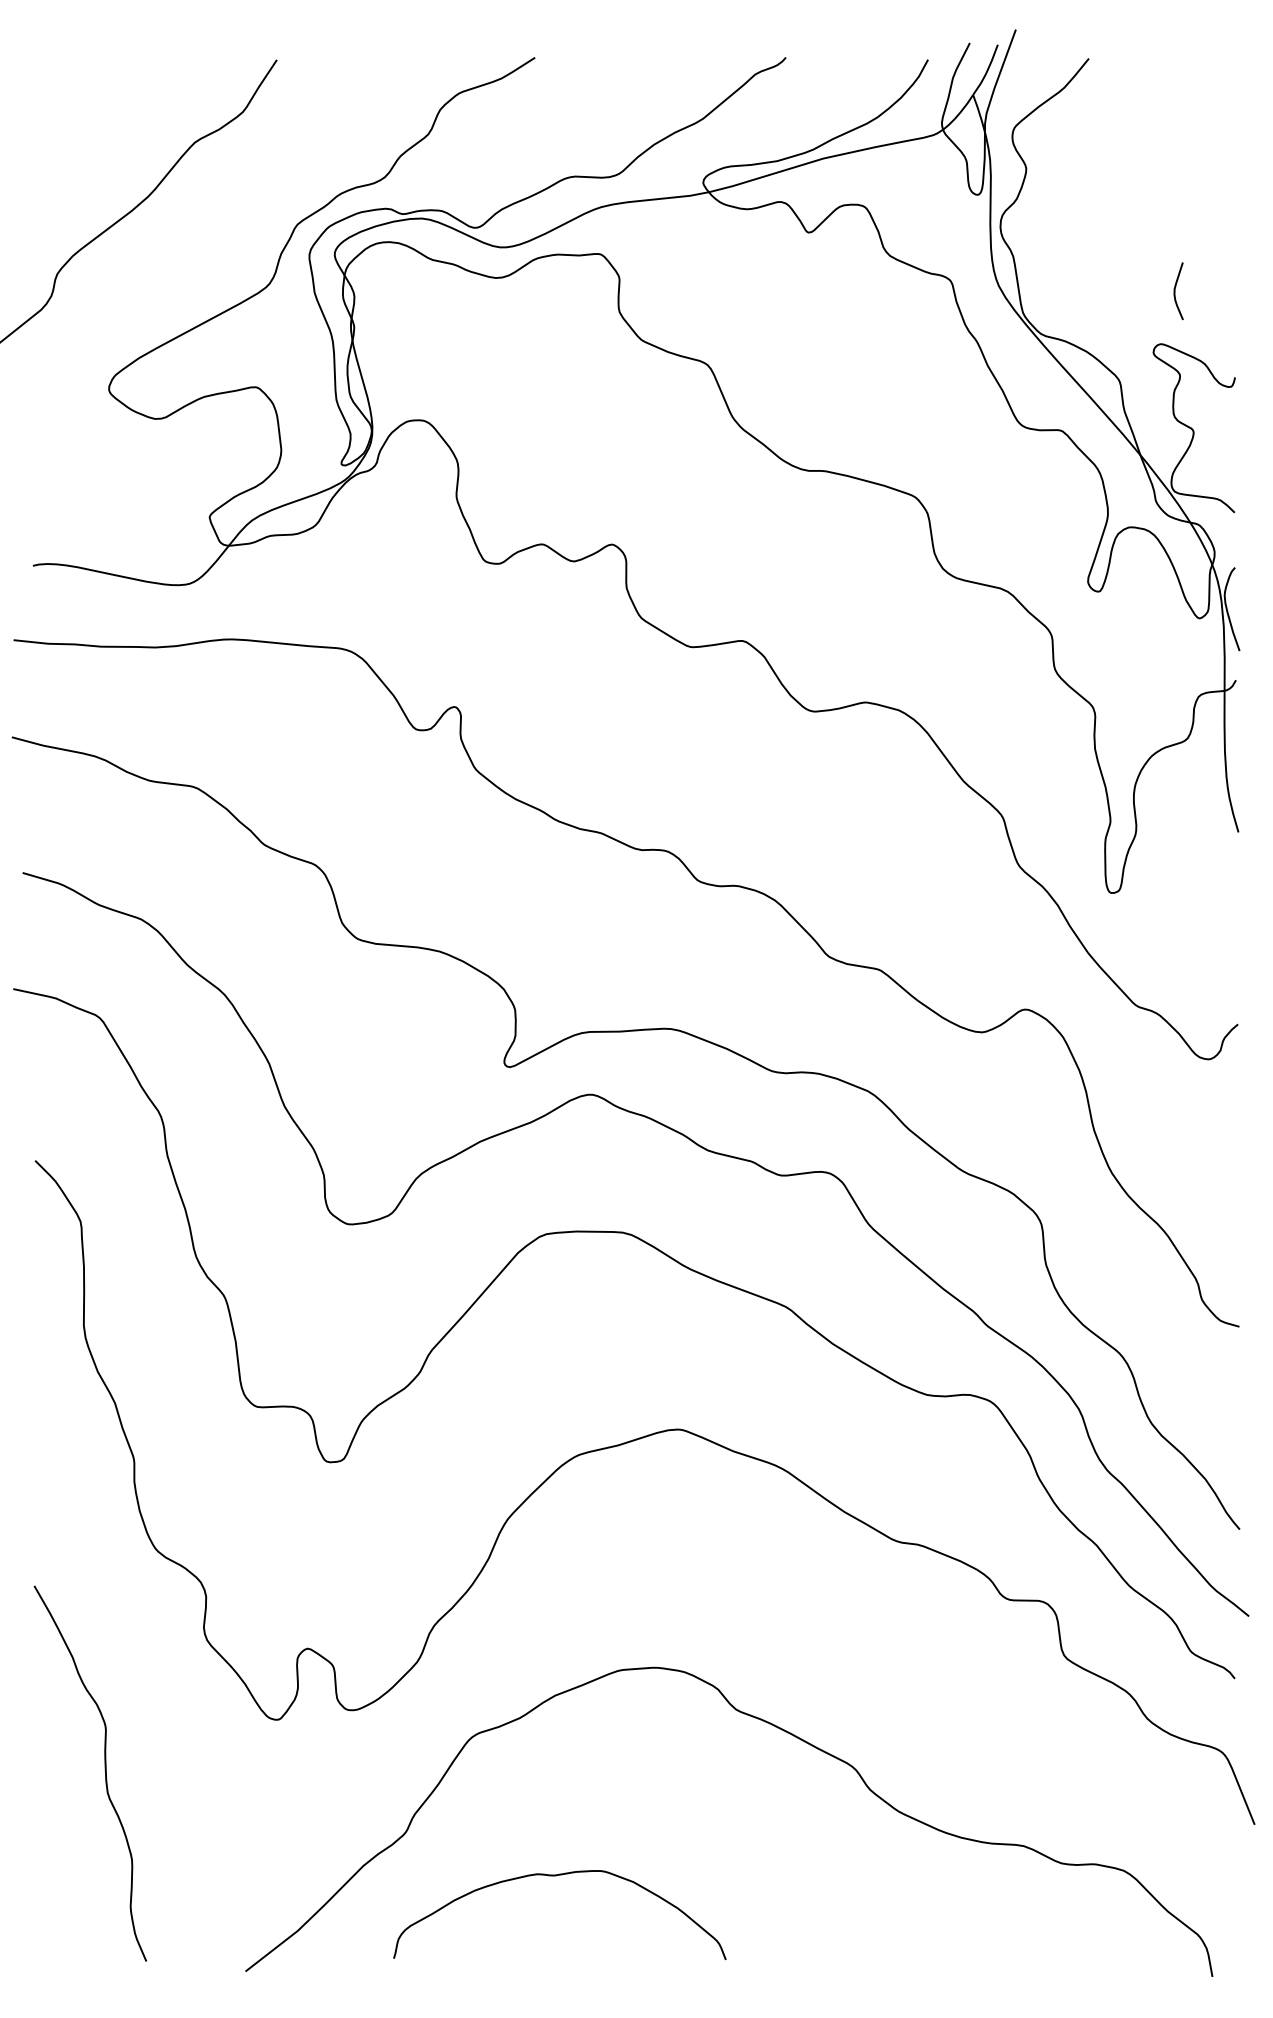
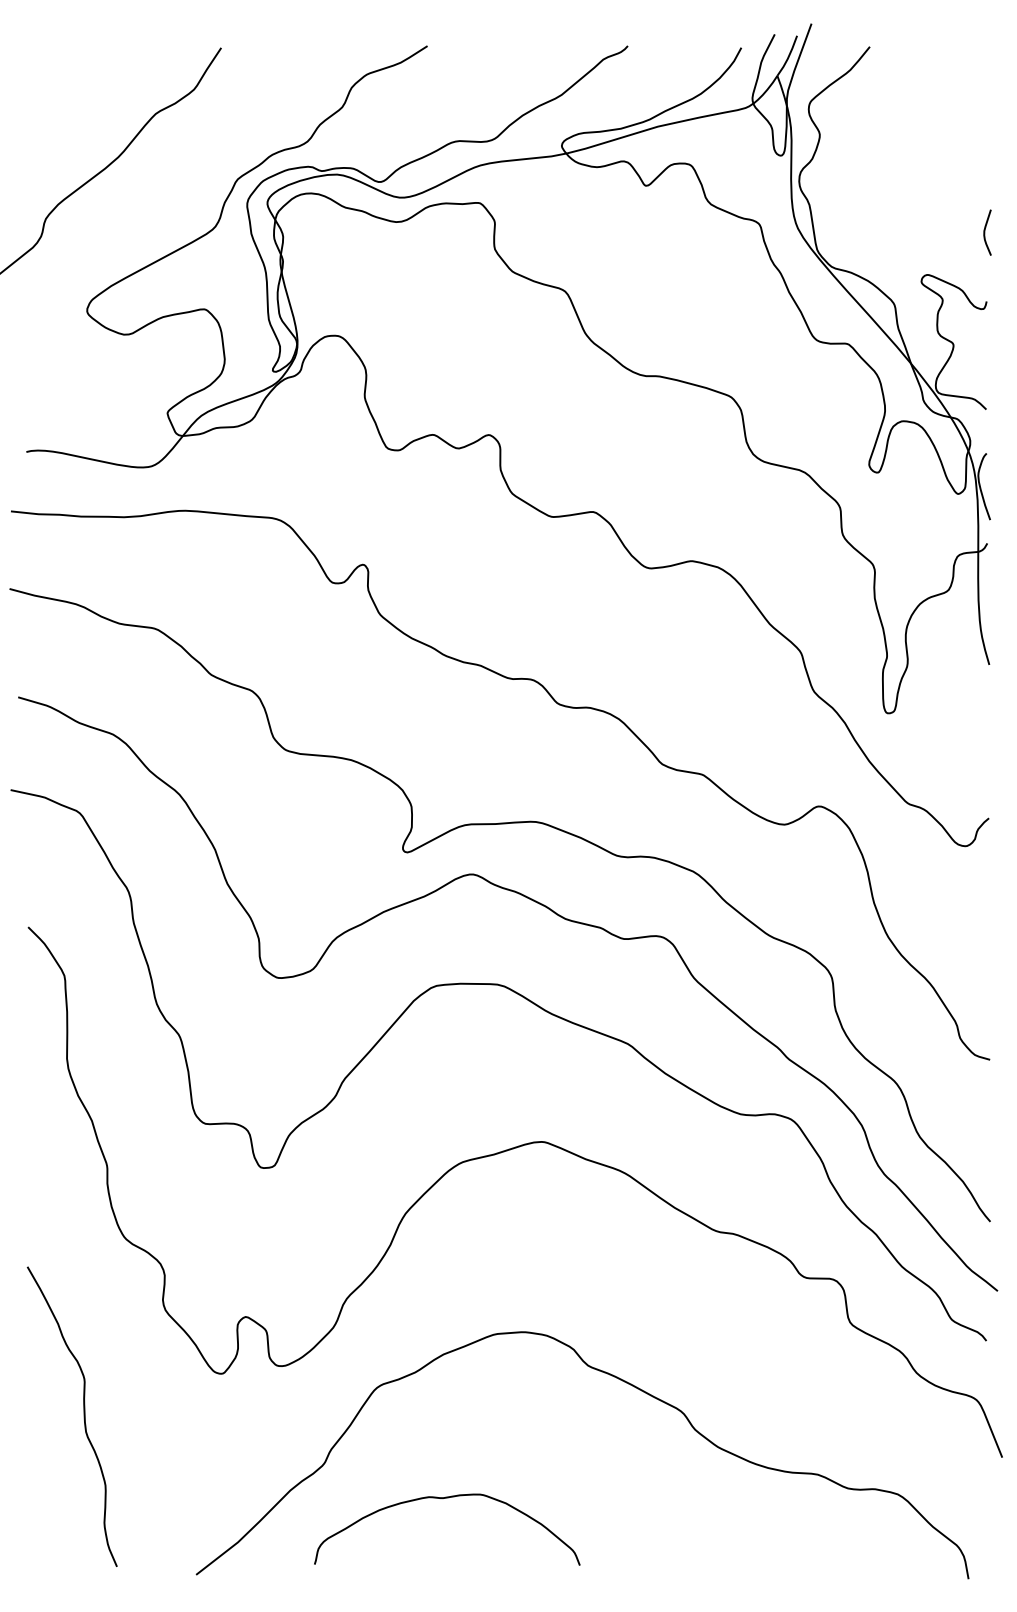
curve: (1176, 291) -> (985, 232), moved

